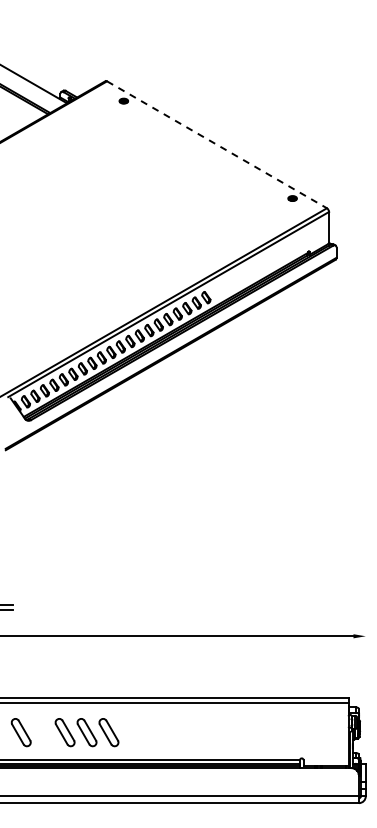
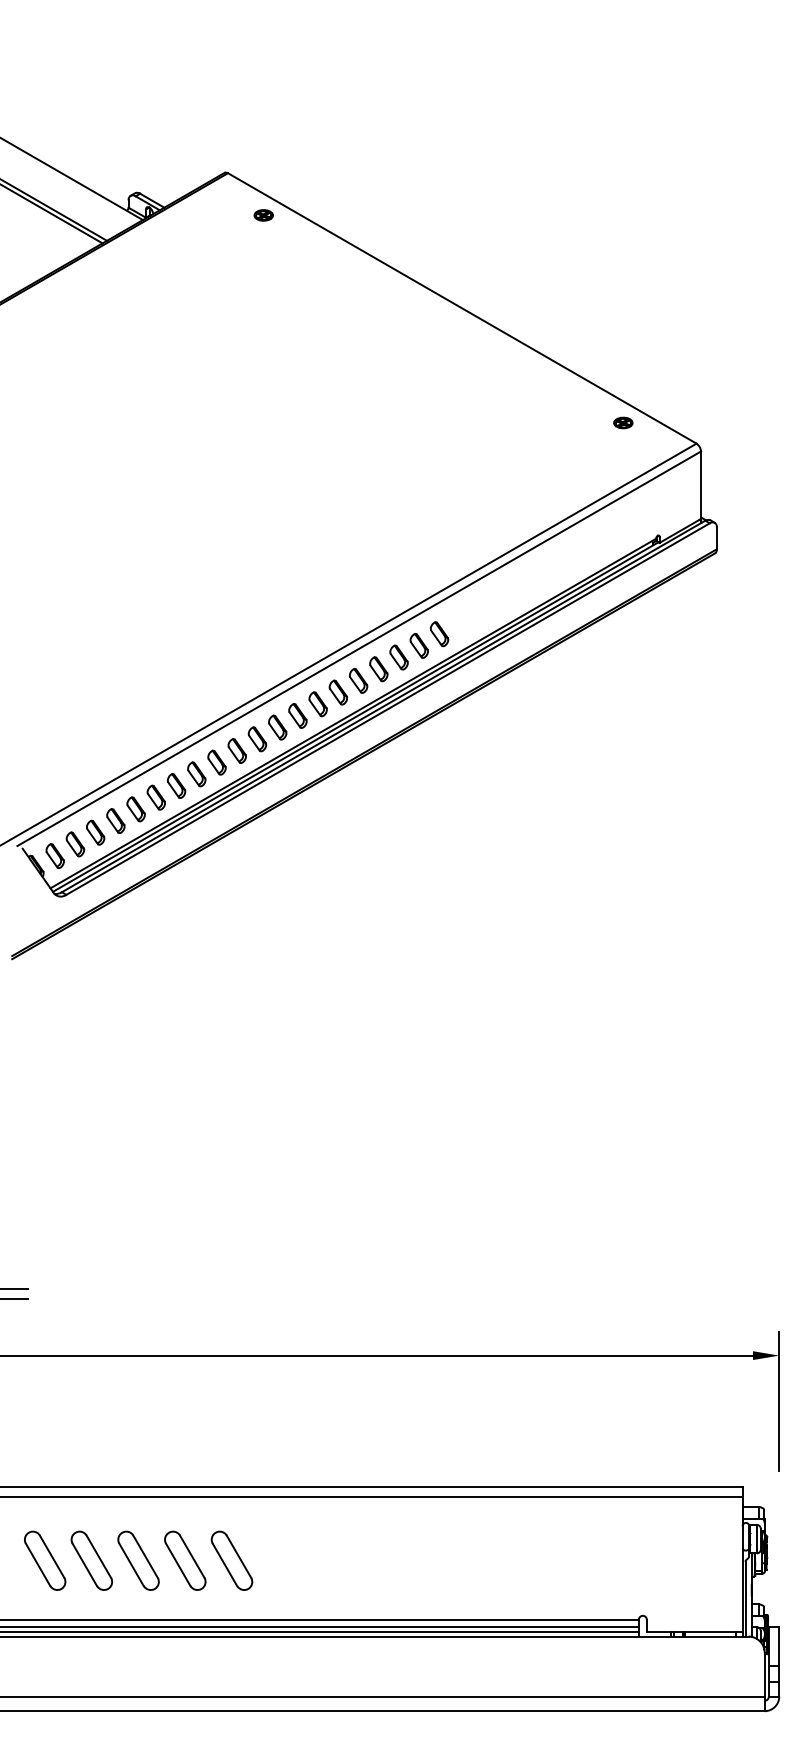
line: (217, 144) -> (463, 307), dashed -> solid
line: (365, 657) -> (778, 1400), added
part: (42, 732) -> (90, 1560), added

